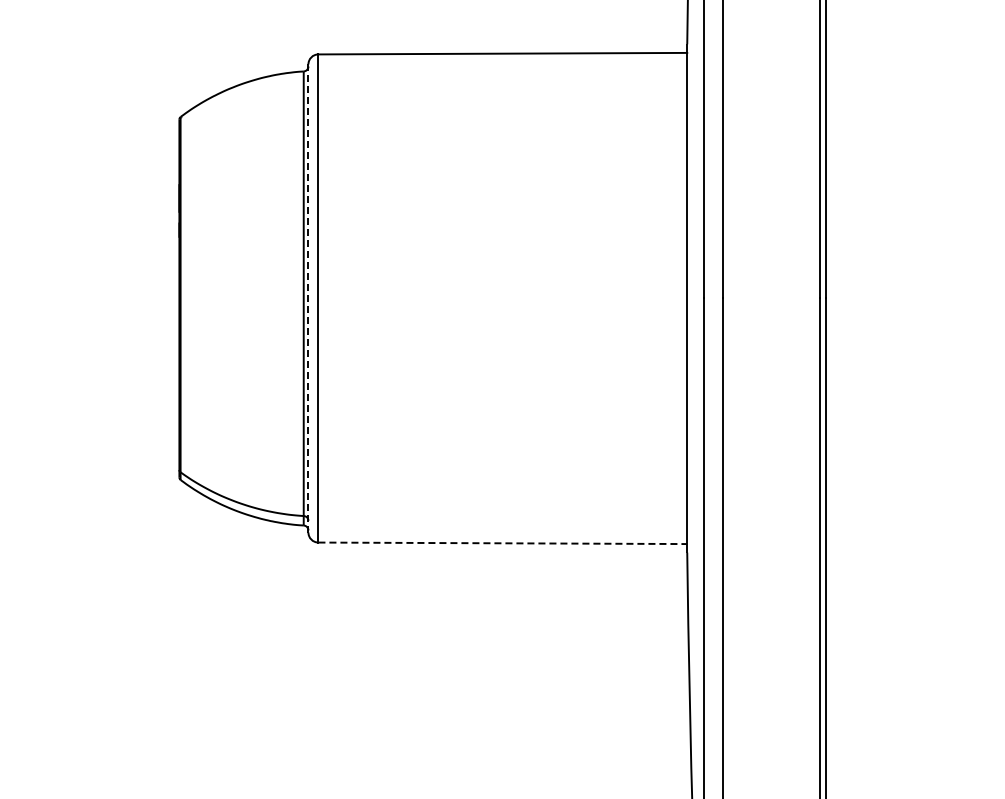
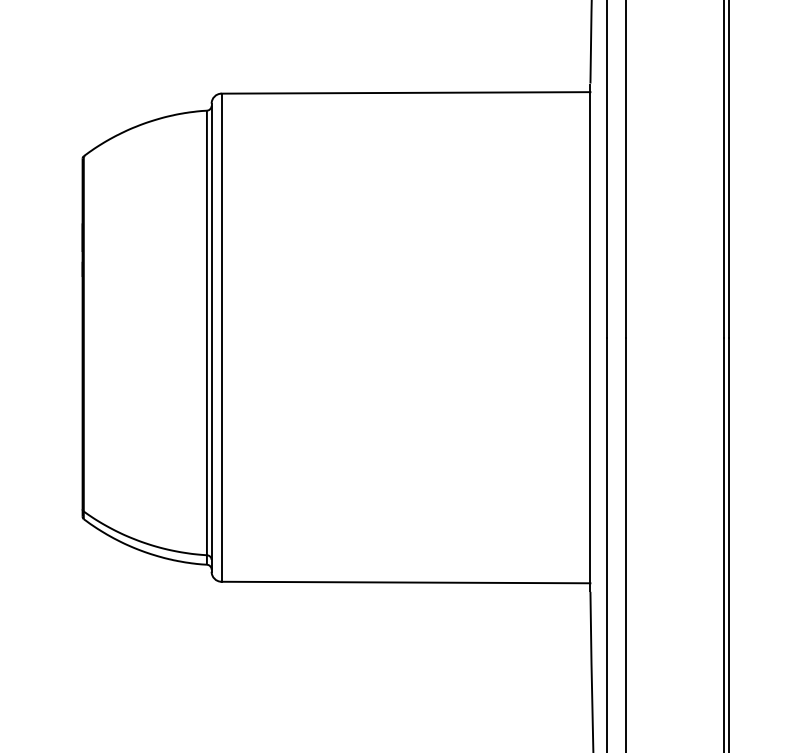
line: (308, 298) -> (211, 337), dashed -> solid
line: (503, 543) -> (406, 582), dashed -> solid

